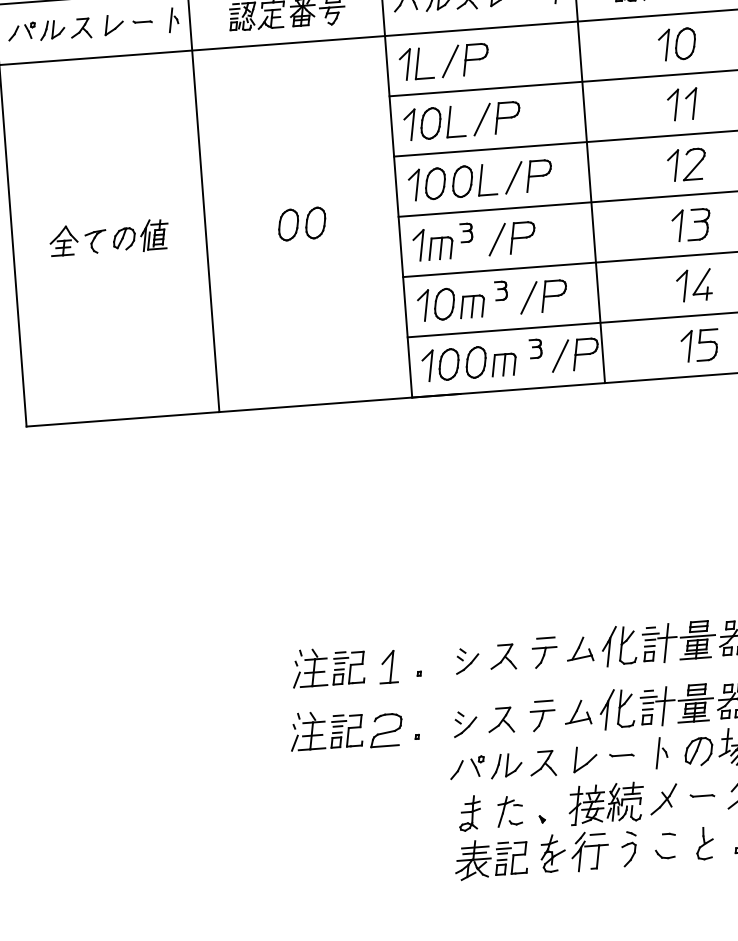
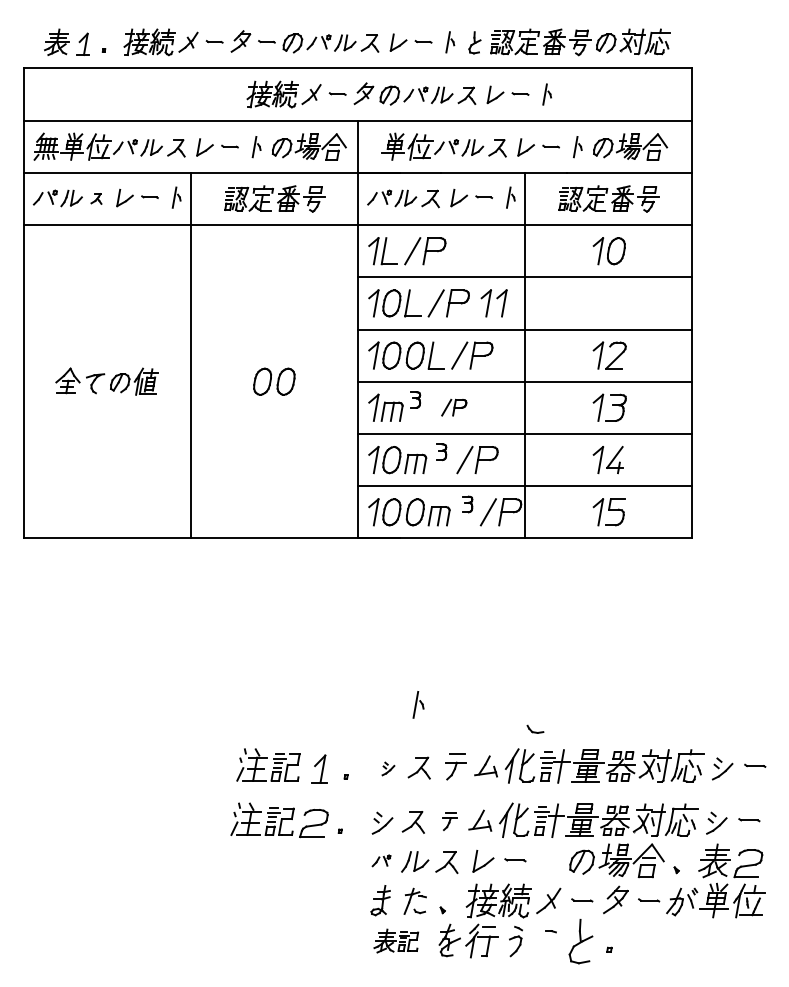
part: (81, 28) -> (96, 198), size x0.6
part: (682, 104) -> (493, 303), moved
part: (512, 238) -> (454, 407), size x0.6
part: (467, 660) -> (388, 768), size x0.6
part: (542, 716) -> (449, 821), size x0.7
part: (661, 752) -> (418, 704), moved
part: (467, 767) -> (381, 860), size x0.6
part: (705, 843) -> (581, 941), size x1.6
part: (665, 853) -> (535, 728), moved
part: (491, 858) -> (396, 940), size x0.7

